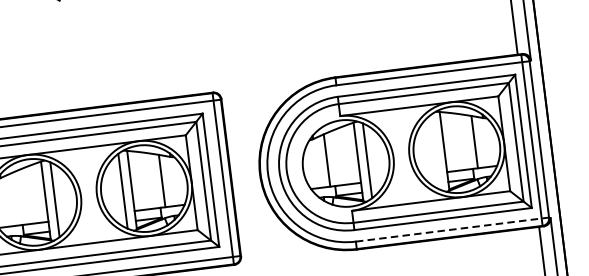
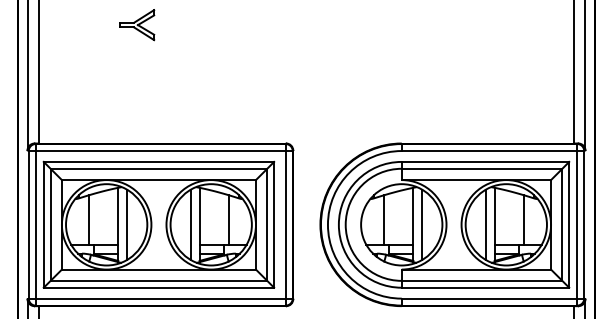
line: (435, 151) -> (486, 224), added
line: (14, 199) -> (89, 219), added
line: (453, 229) -> (493, 298), dashed -> solid

